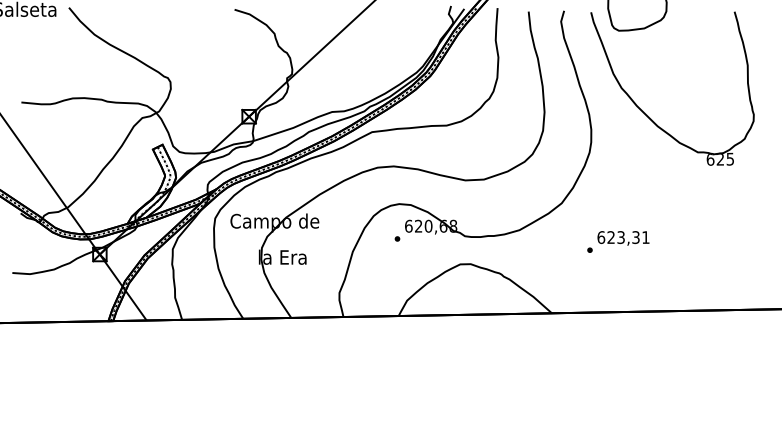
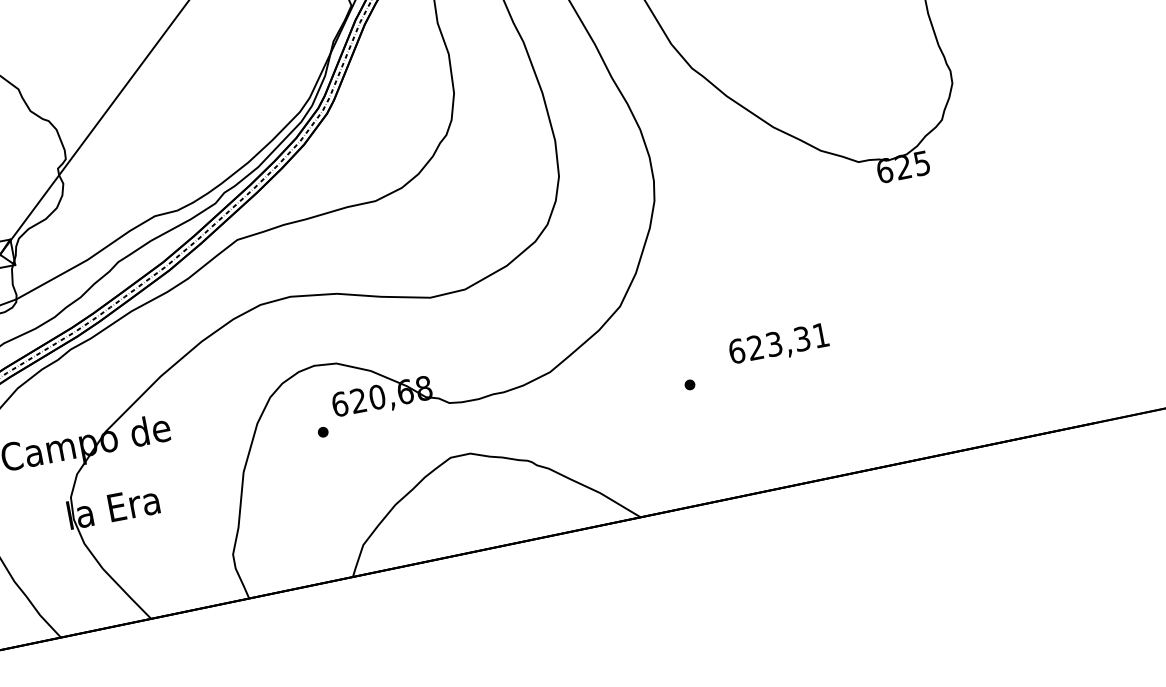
text: (623, 238) -> (779, 345), moved

